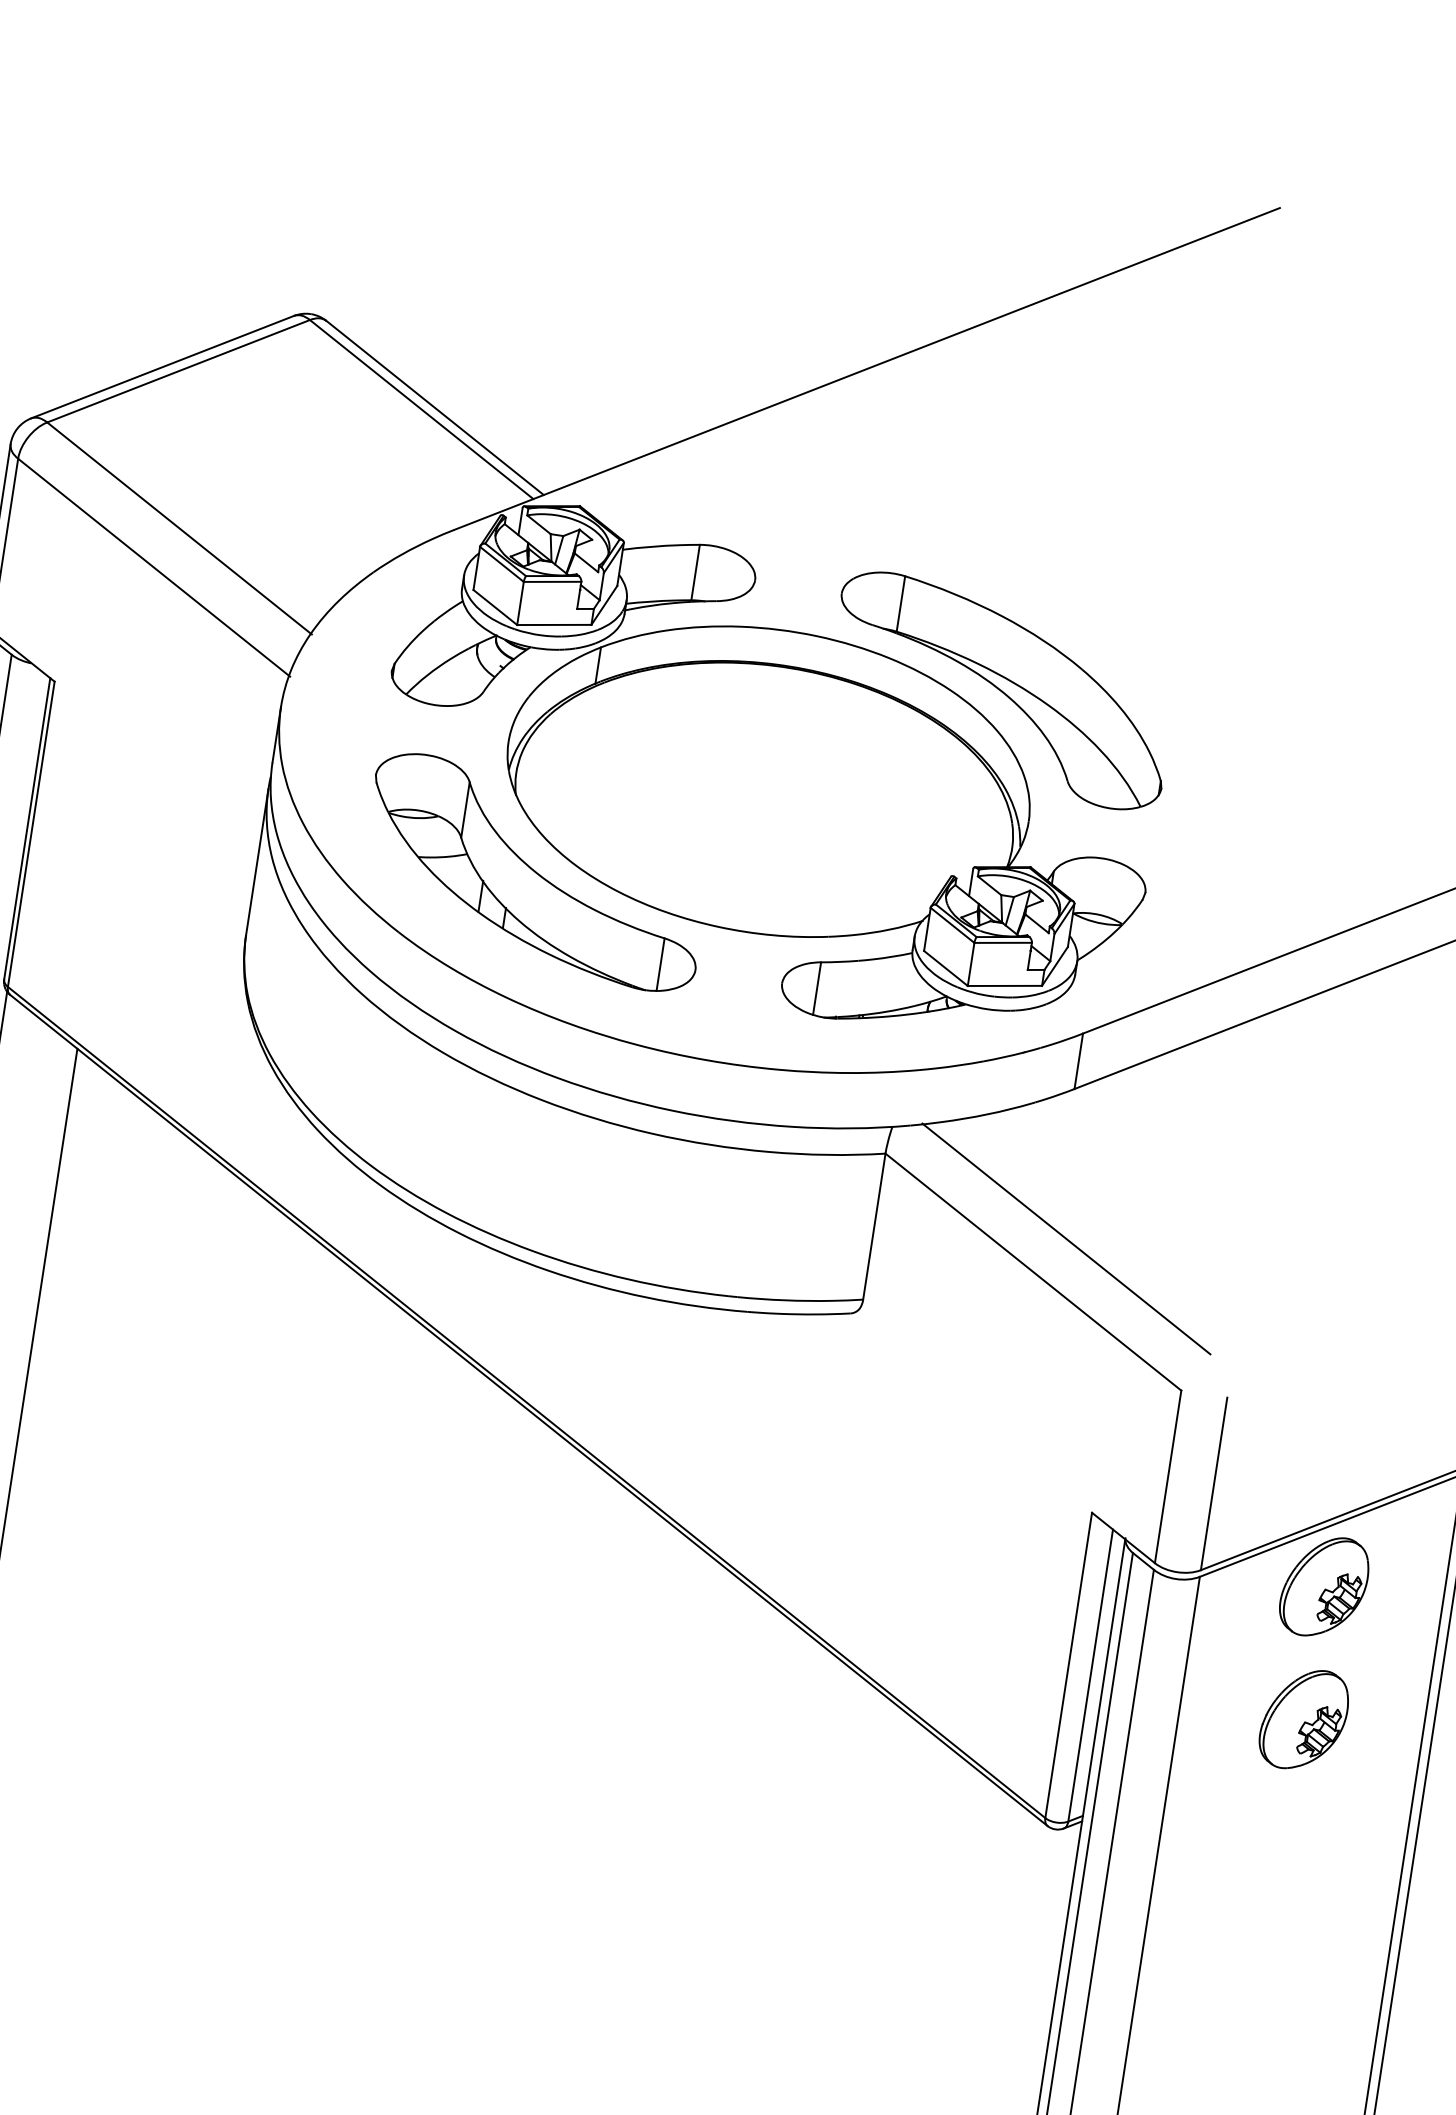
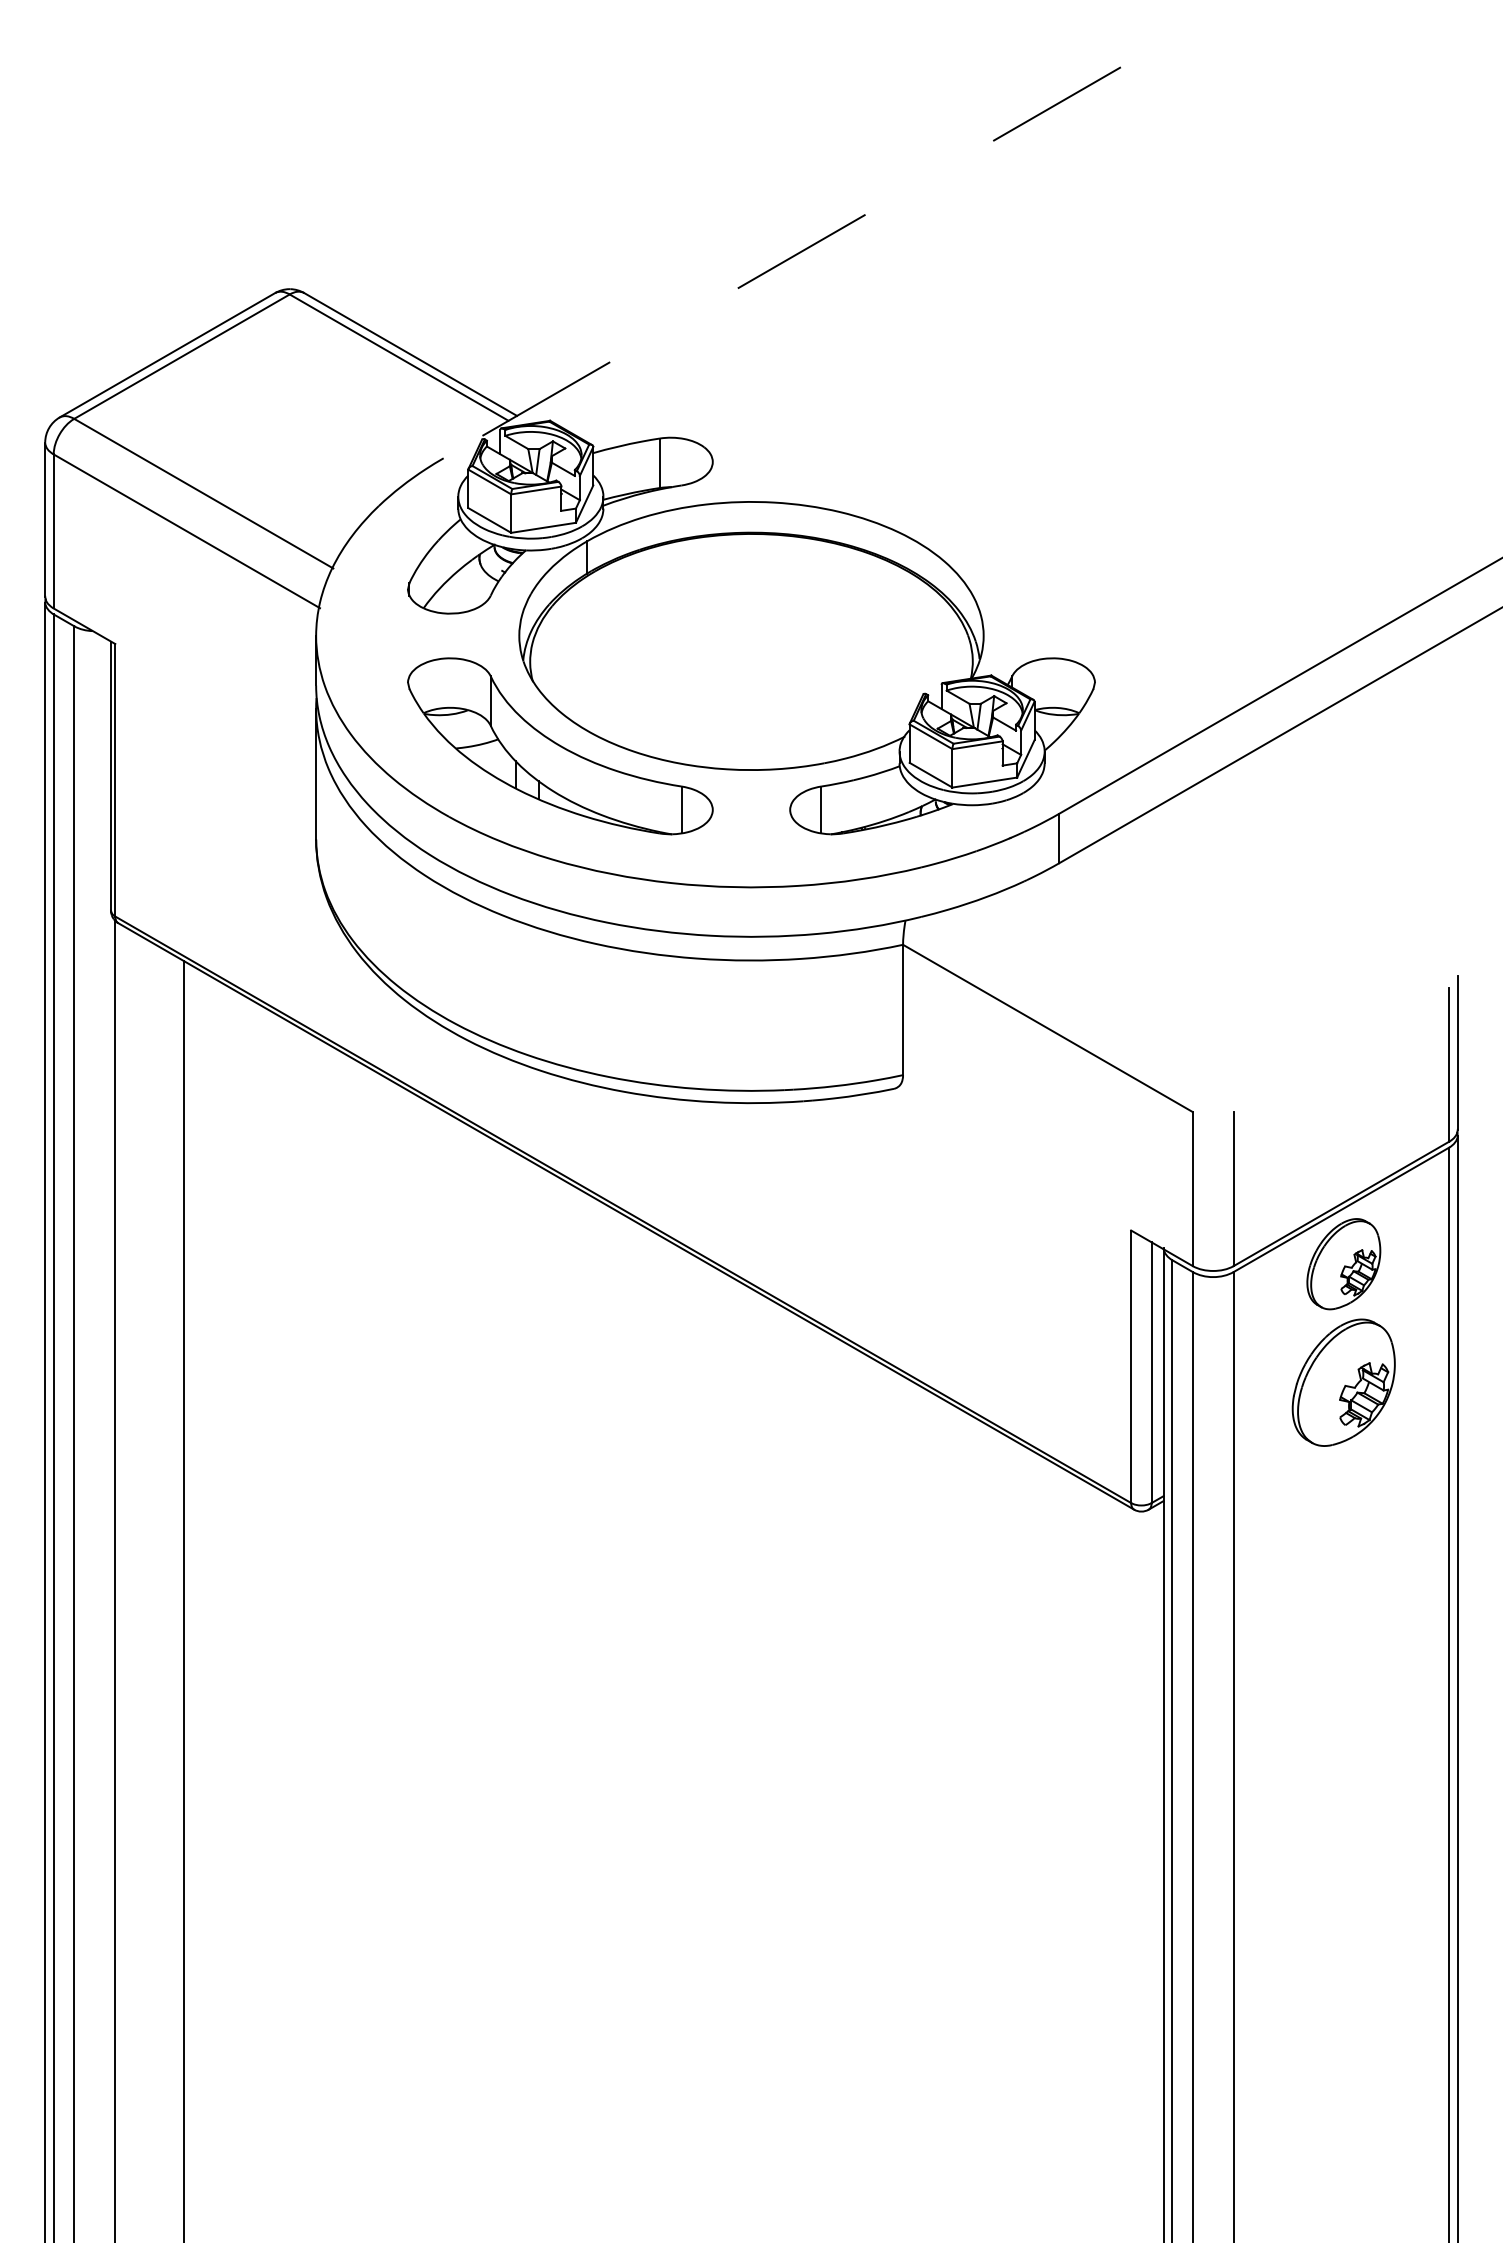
line: (866, 369) -> (781, 263), solid -> dashed
part: (1001, 690) -> (942, 525), removed
line: (1066, 1238) -> (1072, 994), removed
part: (1303, 1719) -> (1343, 1382), size x1.4

